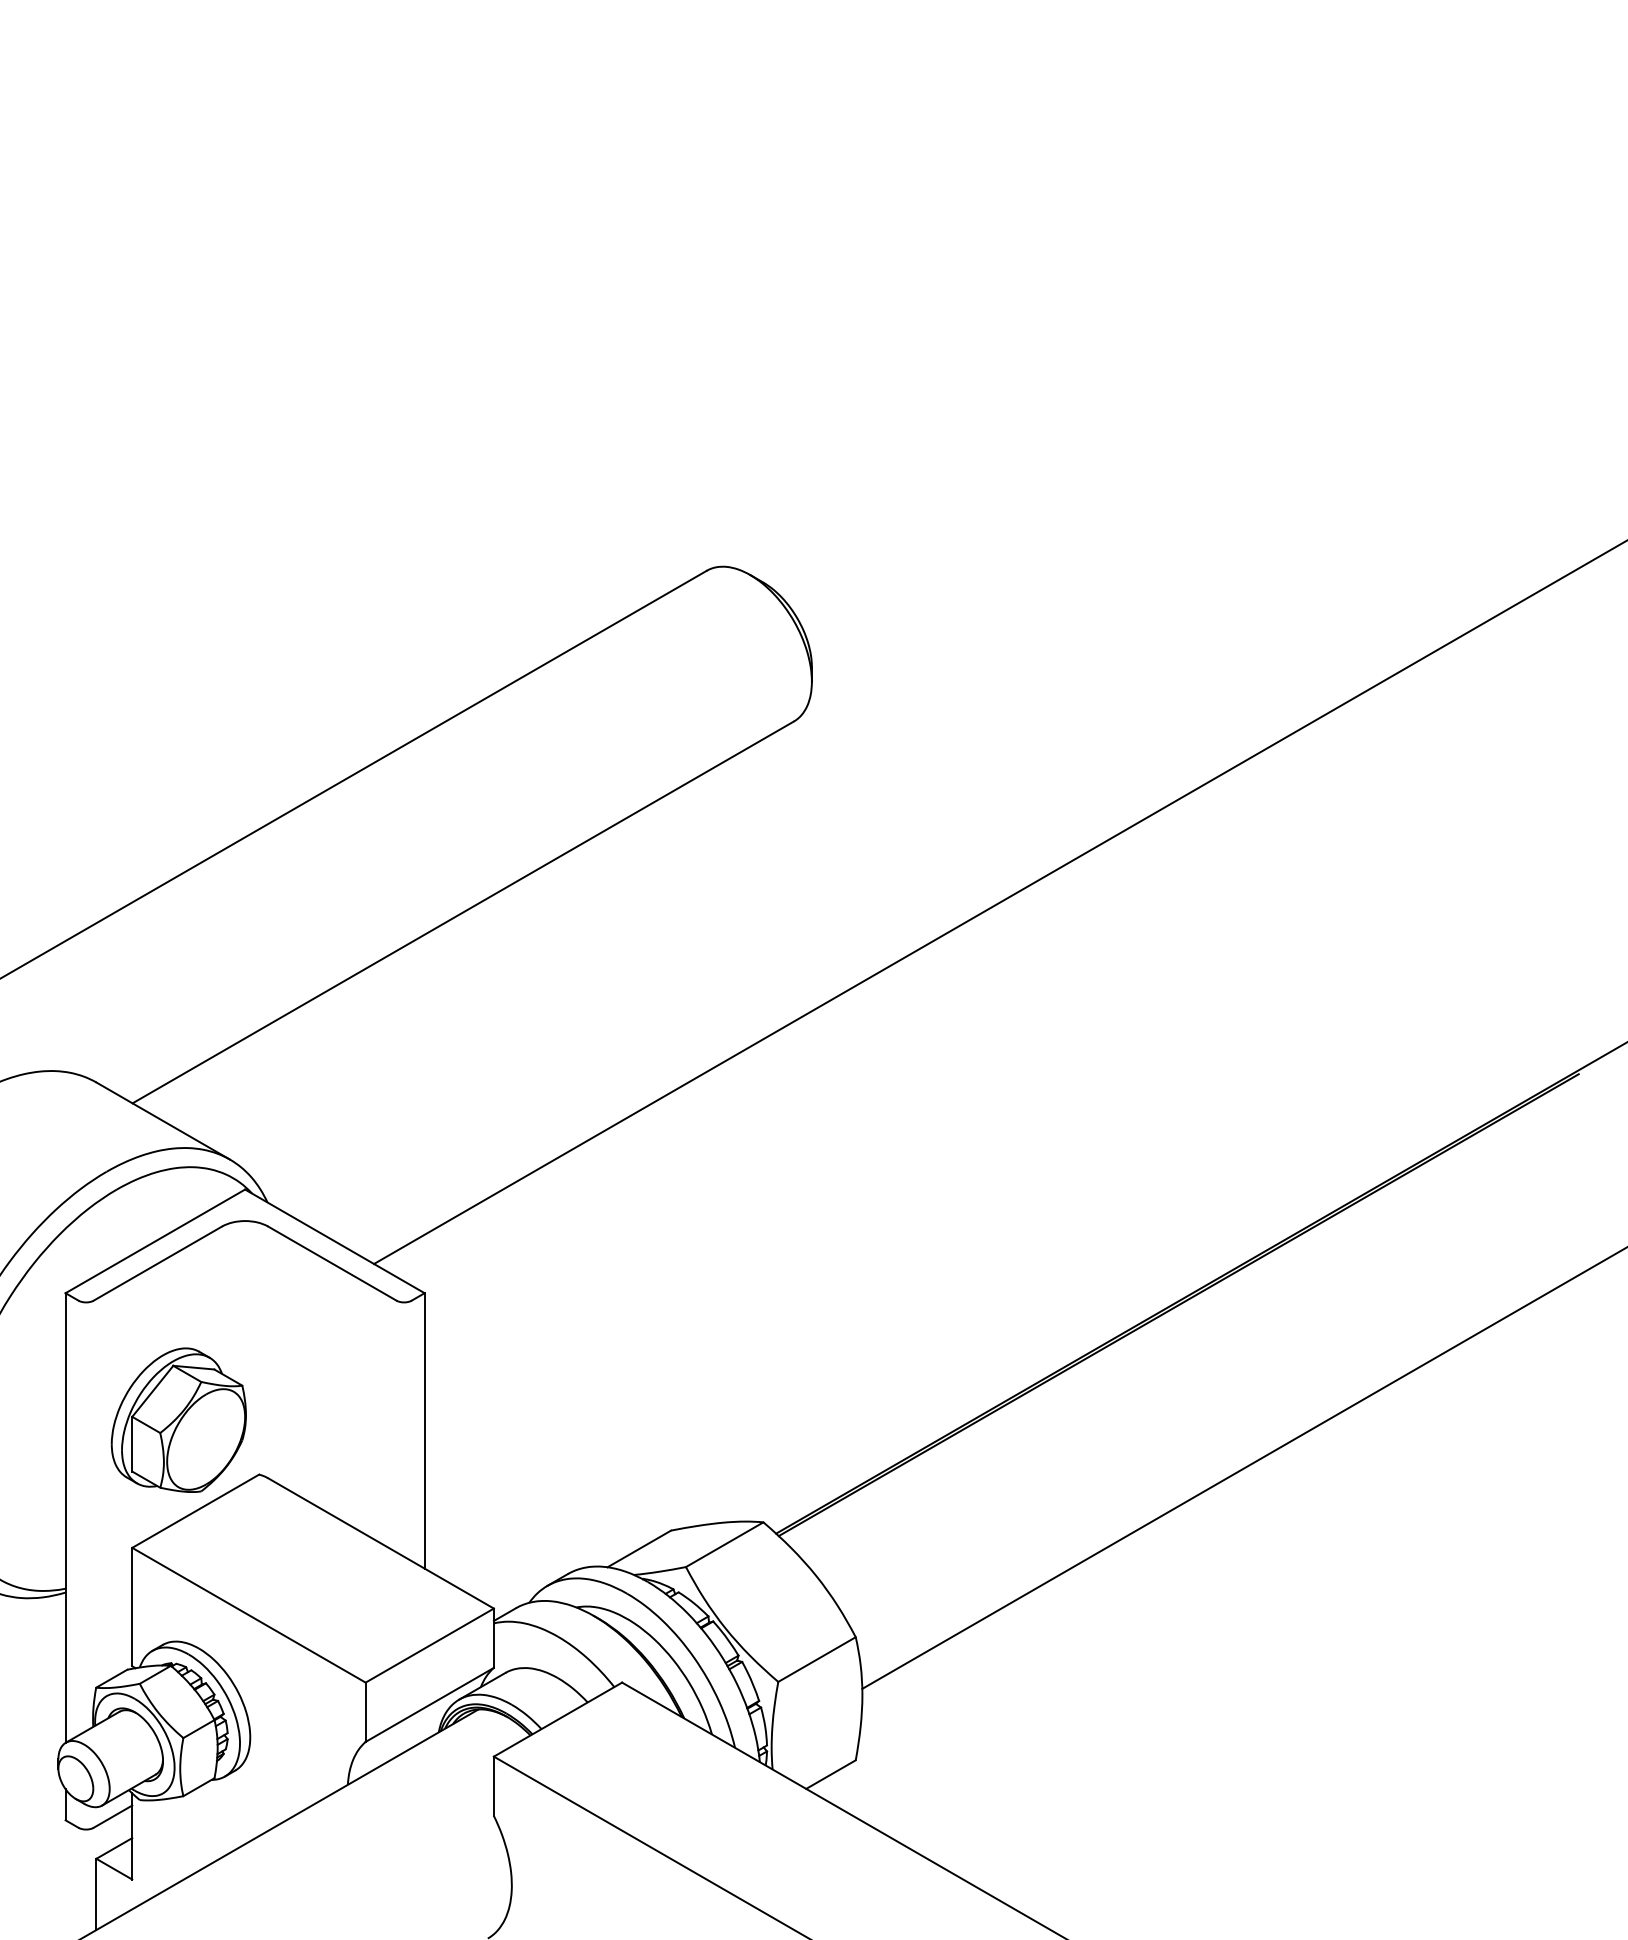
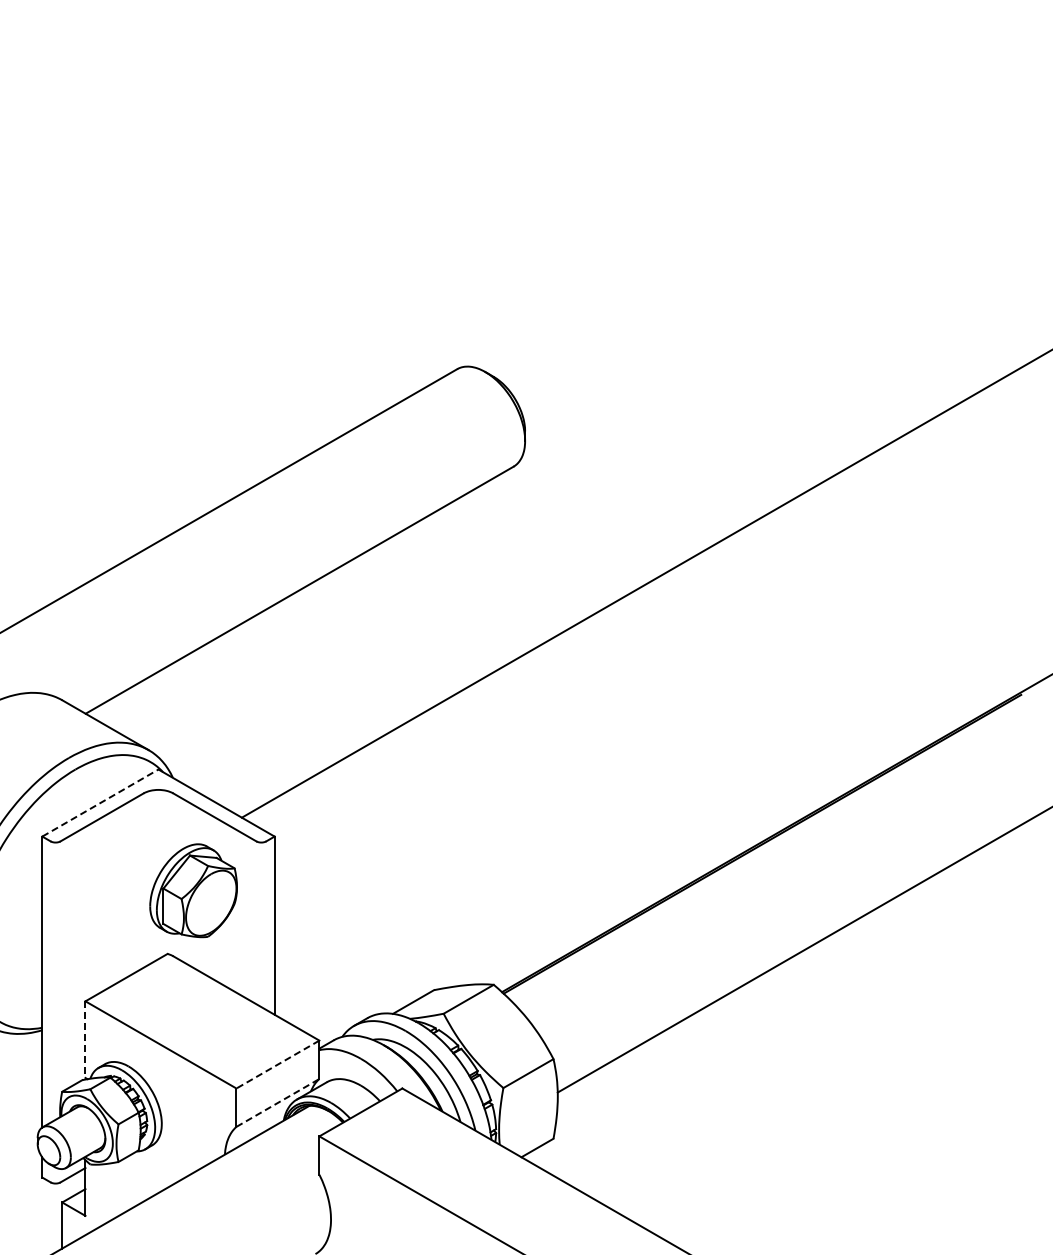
line: (155, 1240) -> (100, 802), solid -> dashed
part: (178, 1419) -> (193, 890), moved
line: (132, 1608) -> (85, 1040), solid -> dashed
line: (429, 1645) -> (277, 1064), solid -> dashed
line: (429, 1704) -> (277, 1102), solid -> dashed

